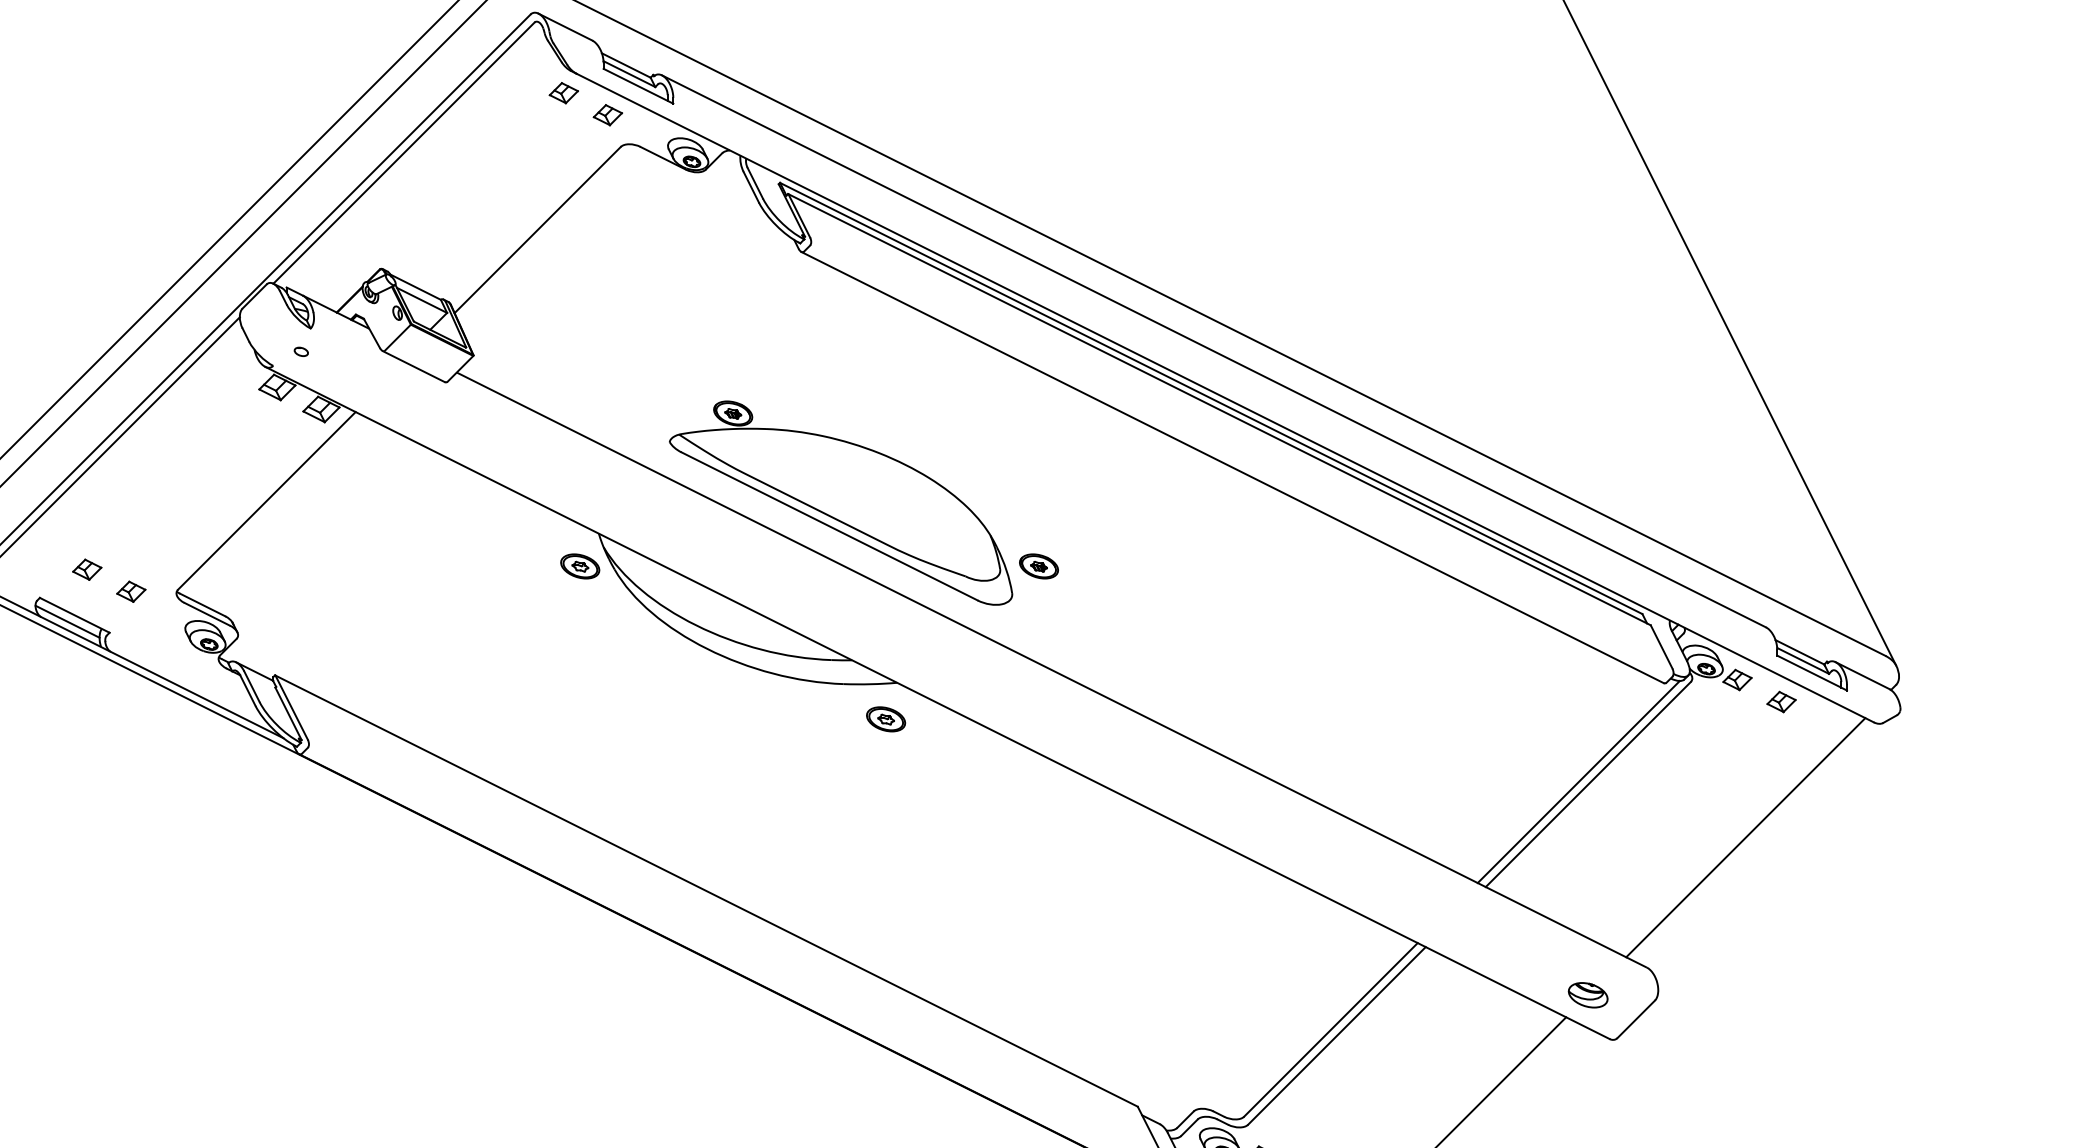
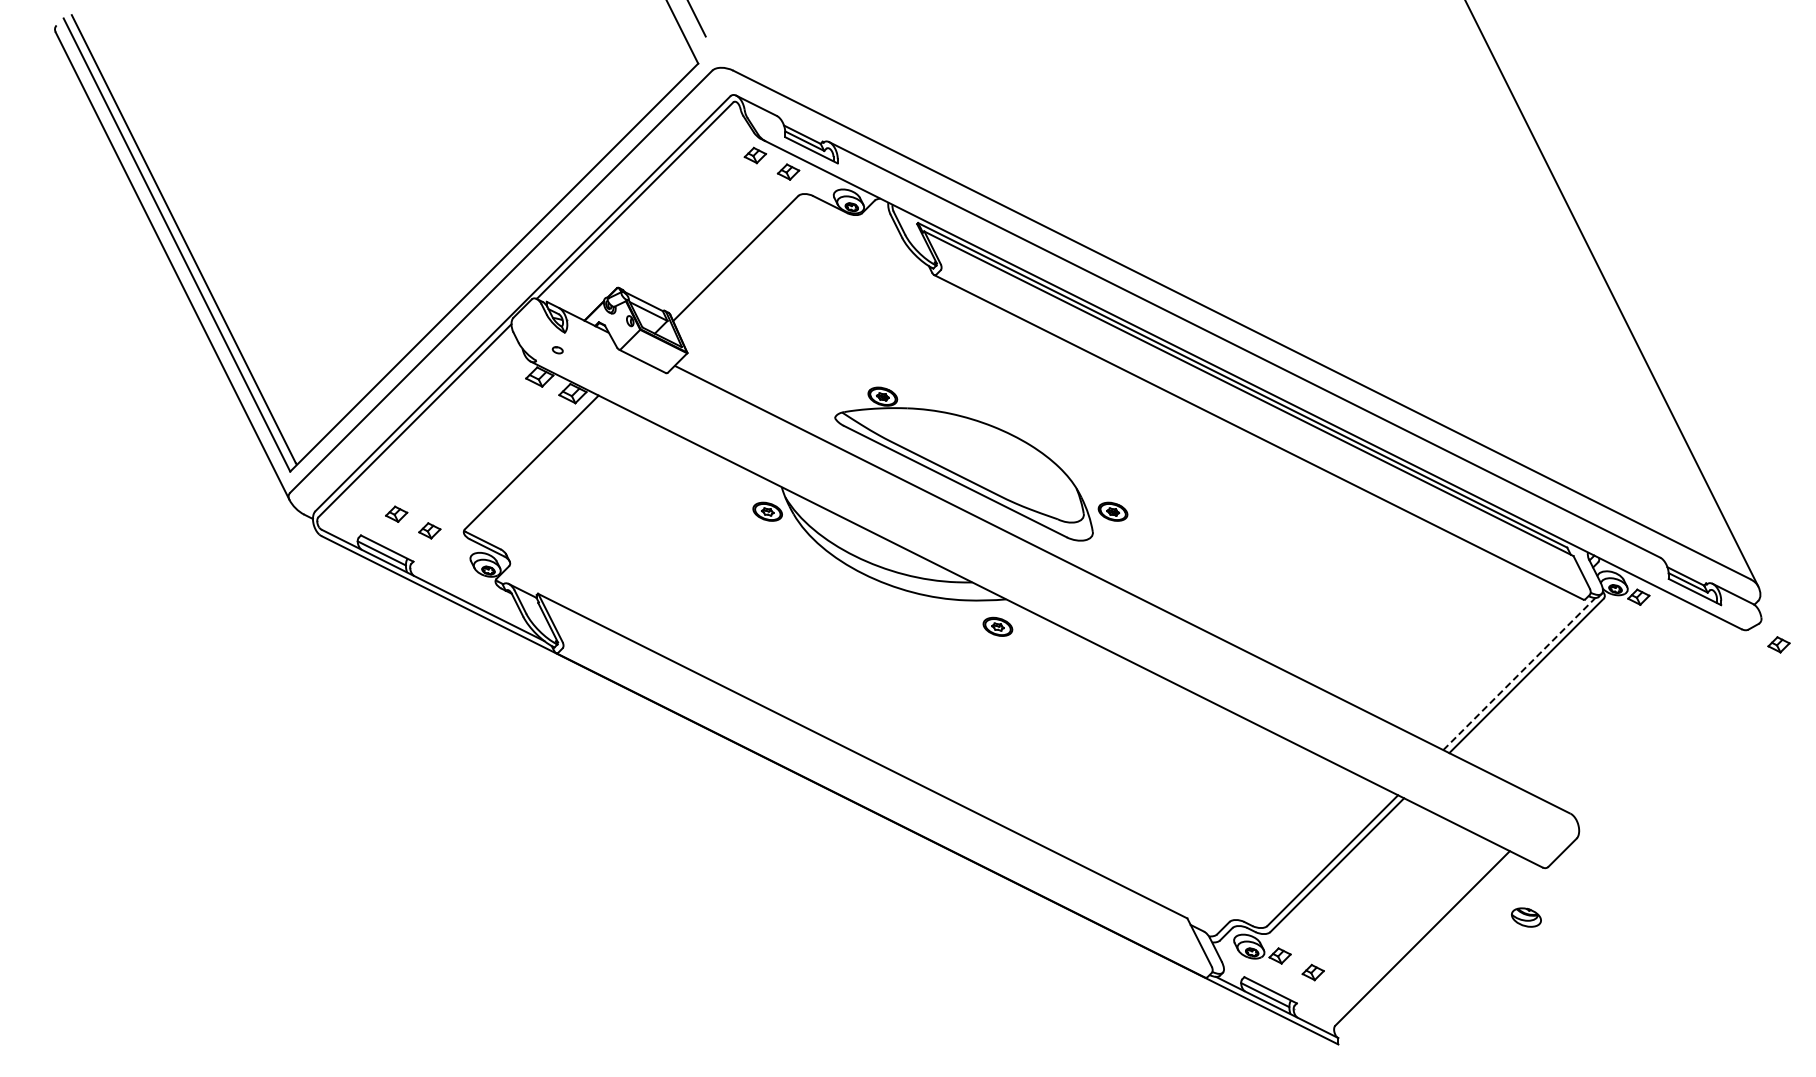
part: (1780, 701) -> (1778, 644), moved
line: (1578, 782) -> (1519, 674), solid -> dashed
line: (1746, 837) -> (1645, 715), removed
part: (1588, 995) -> (1526, 917), moved

